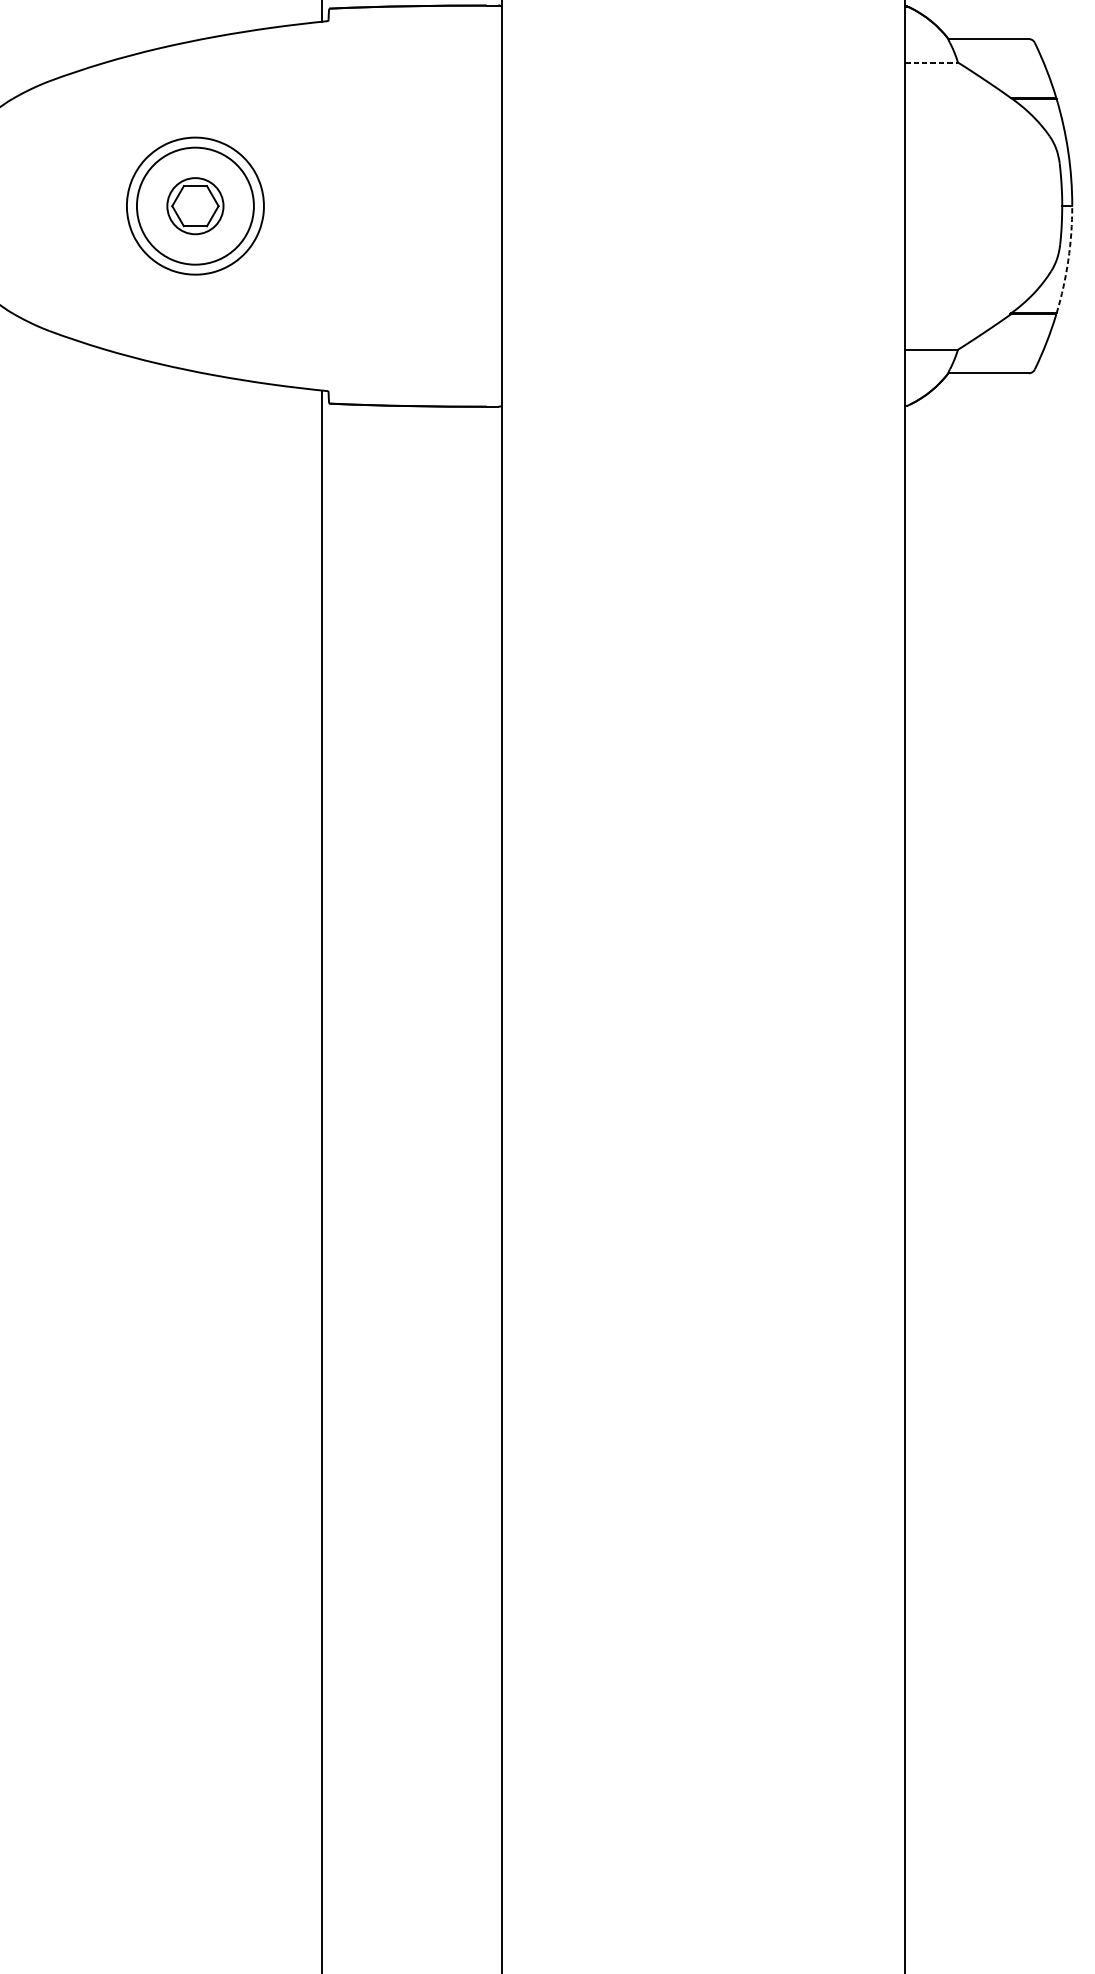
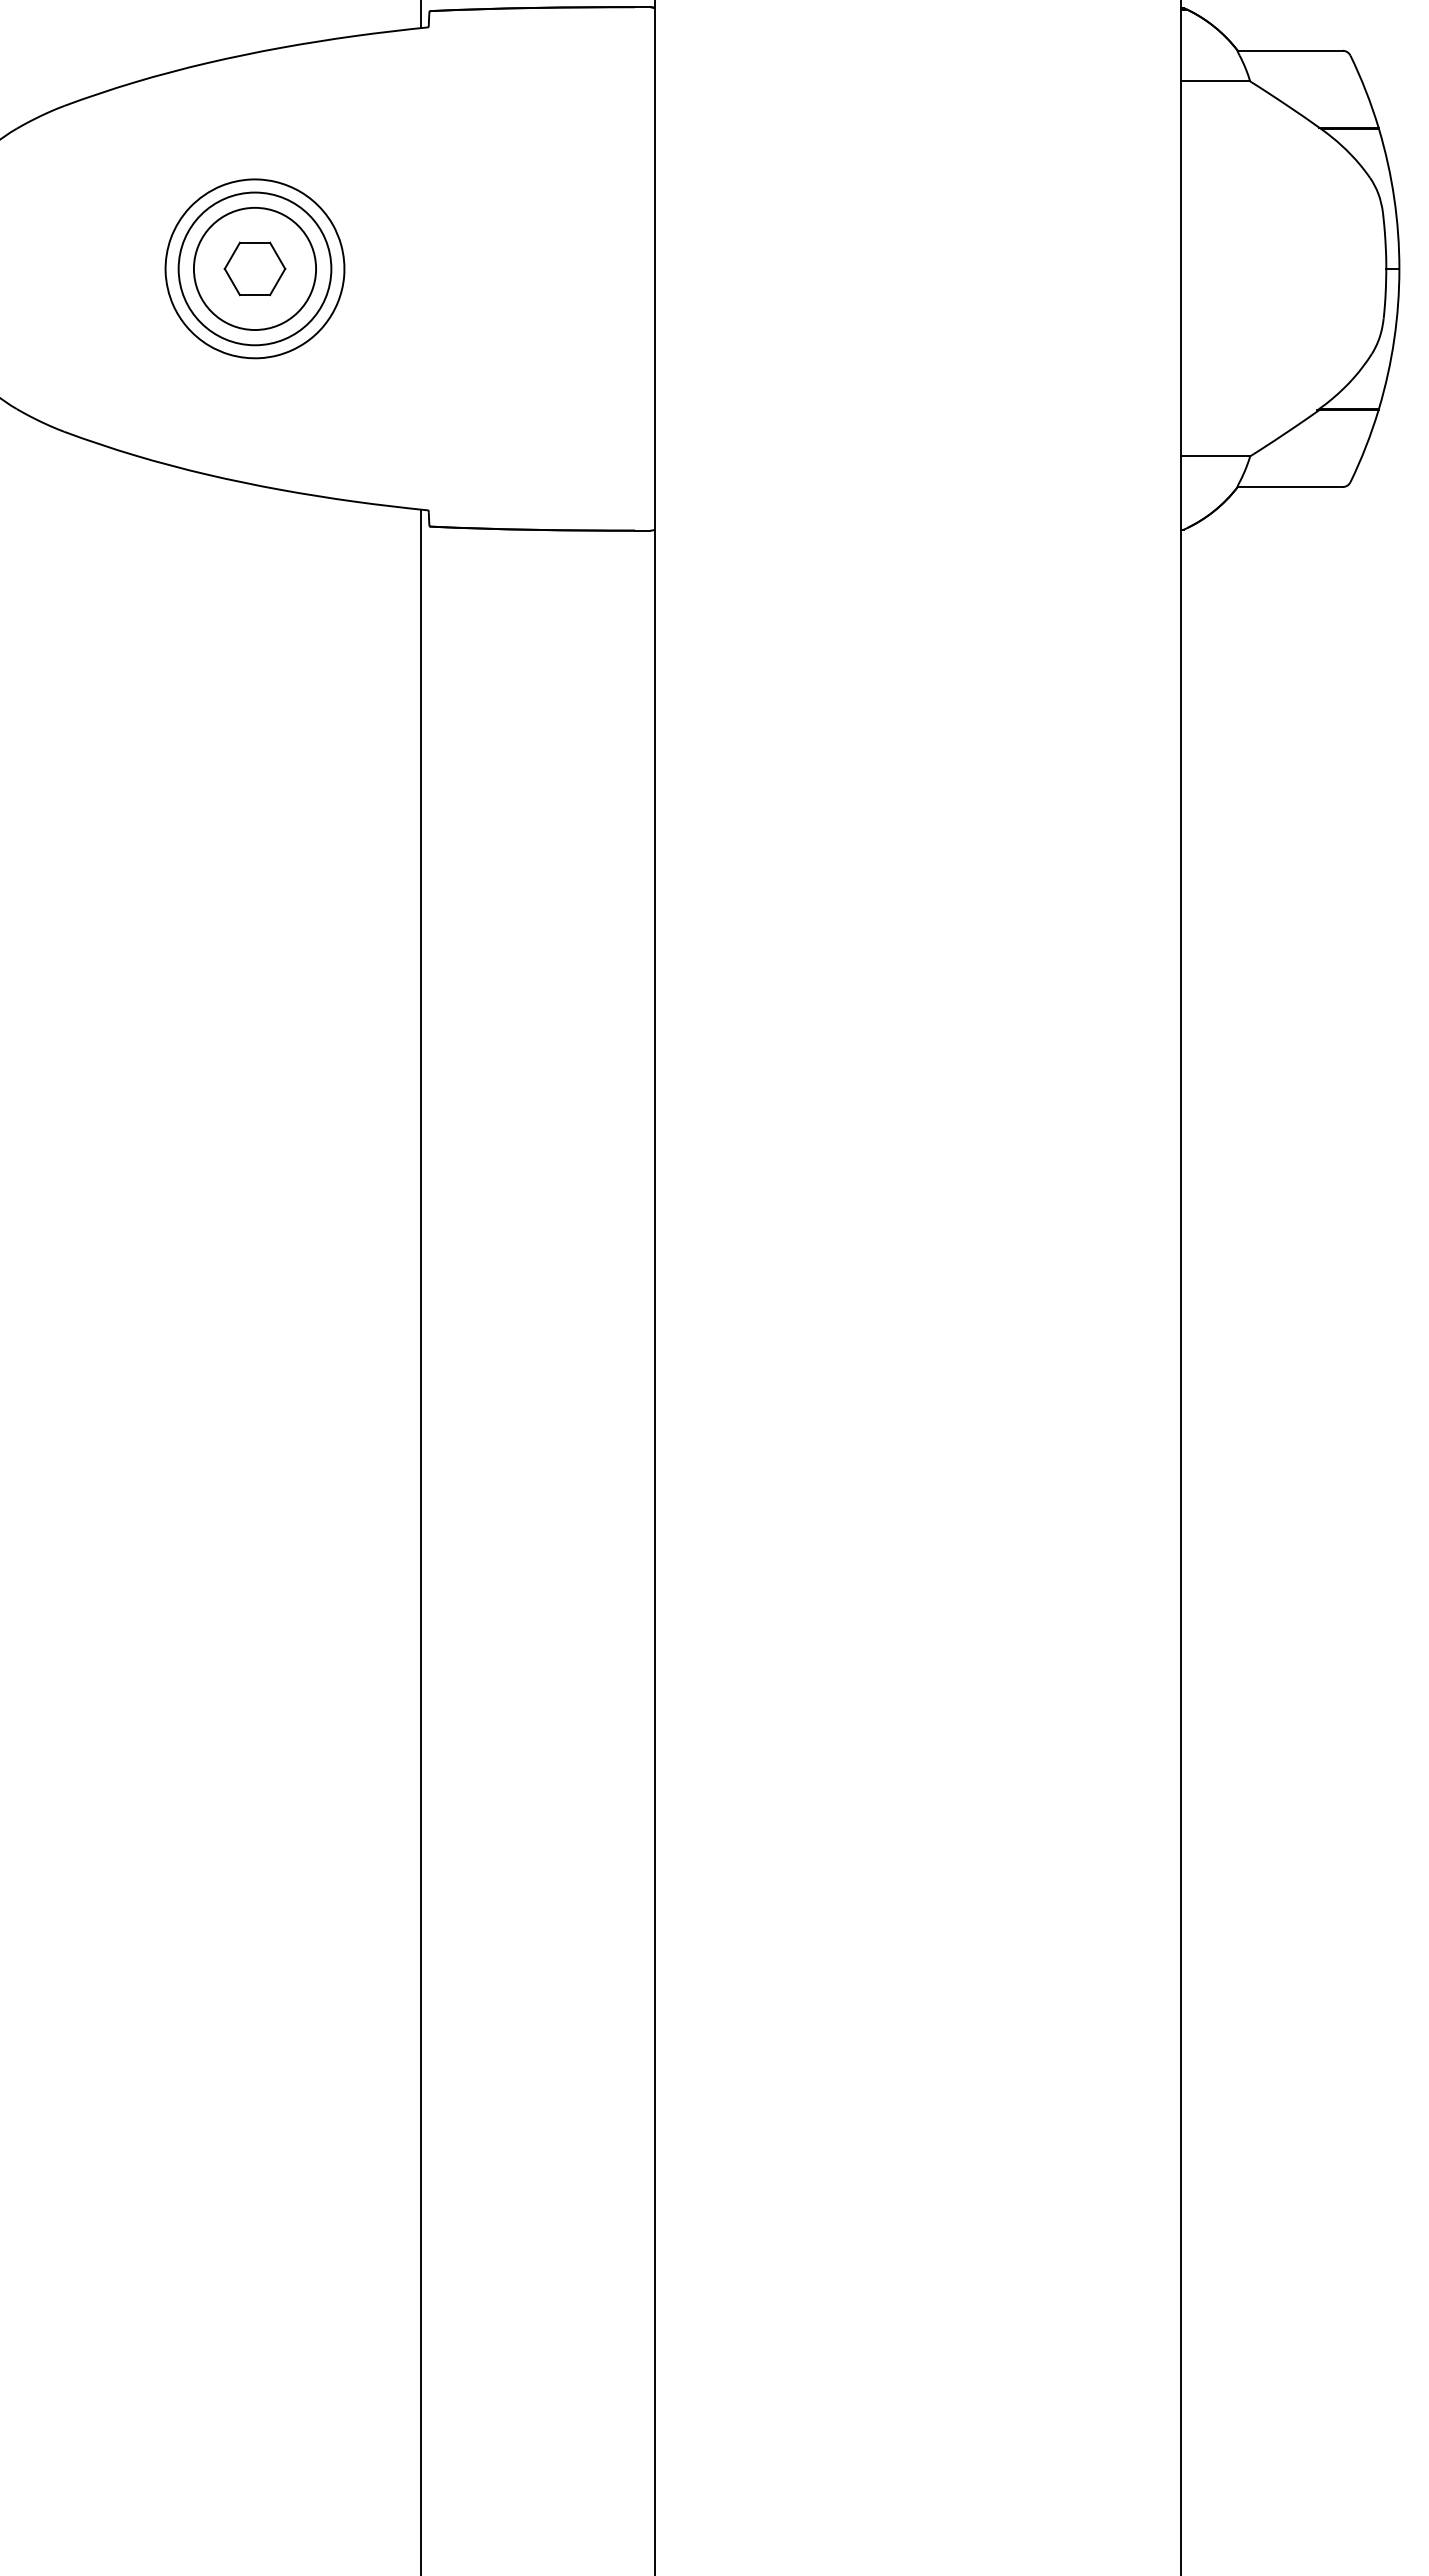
line: (932, 62) -> (1216, 81), dashed -> solid
circle: (195, 205) -> (254, 268), size x1.67
arc: (1068, 260) -> (1394, 339), dashed -> solid

